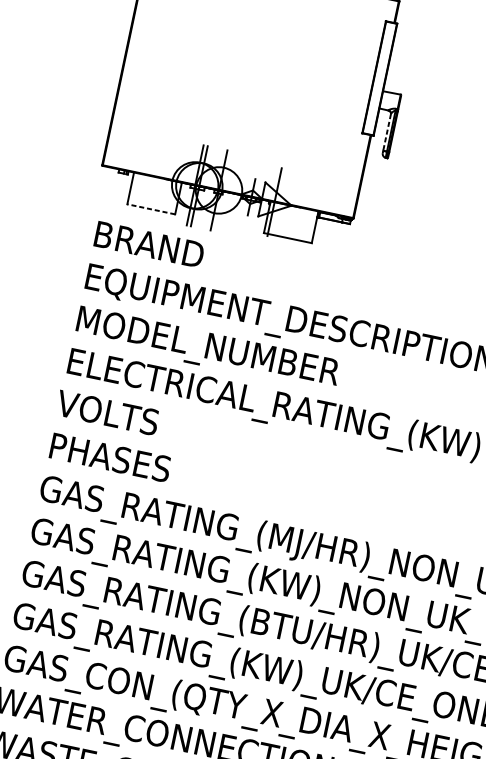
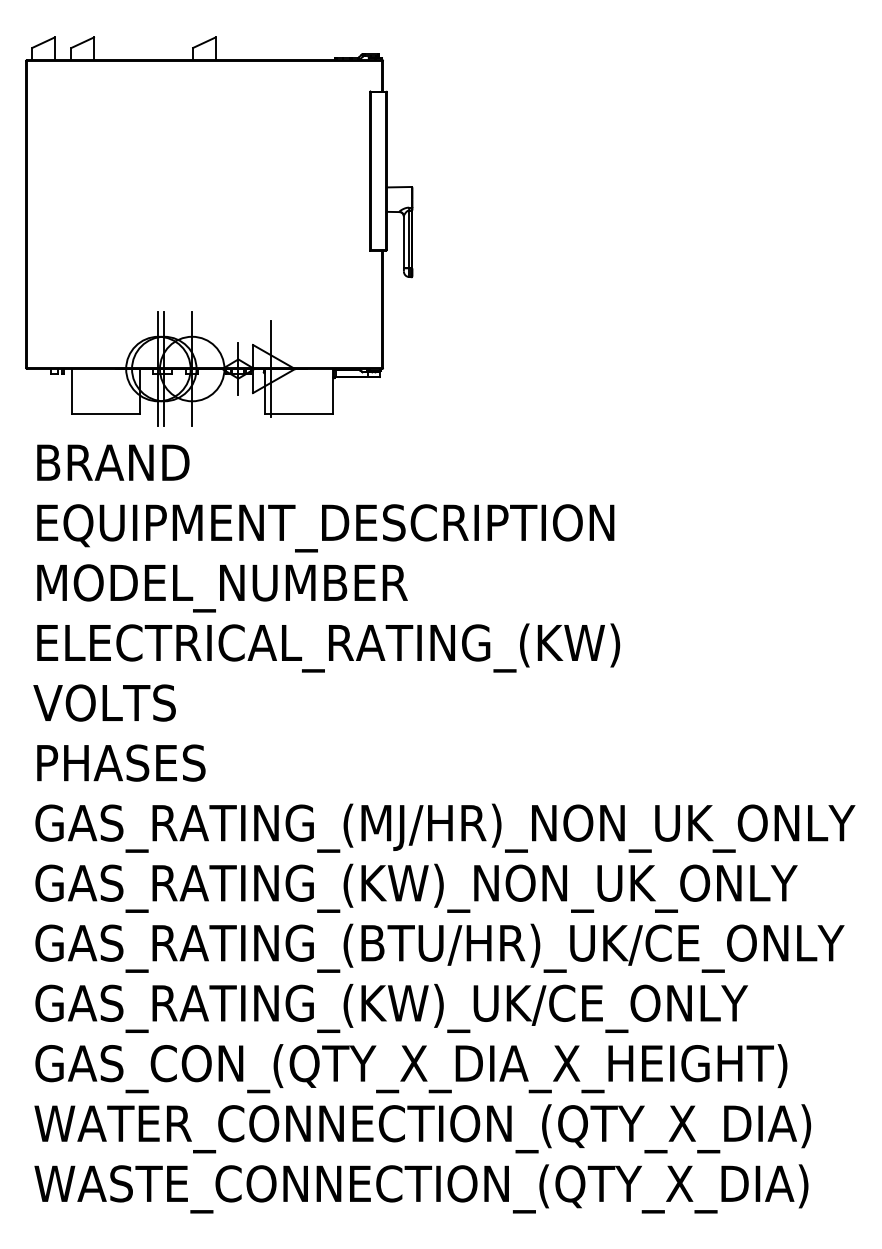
line: (386, 132) -> (403, 242), dashed -> solid
line: (151, 209) -> (105, 414), dashed -> solid

